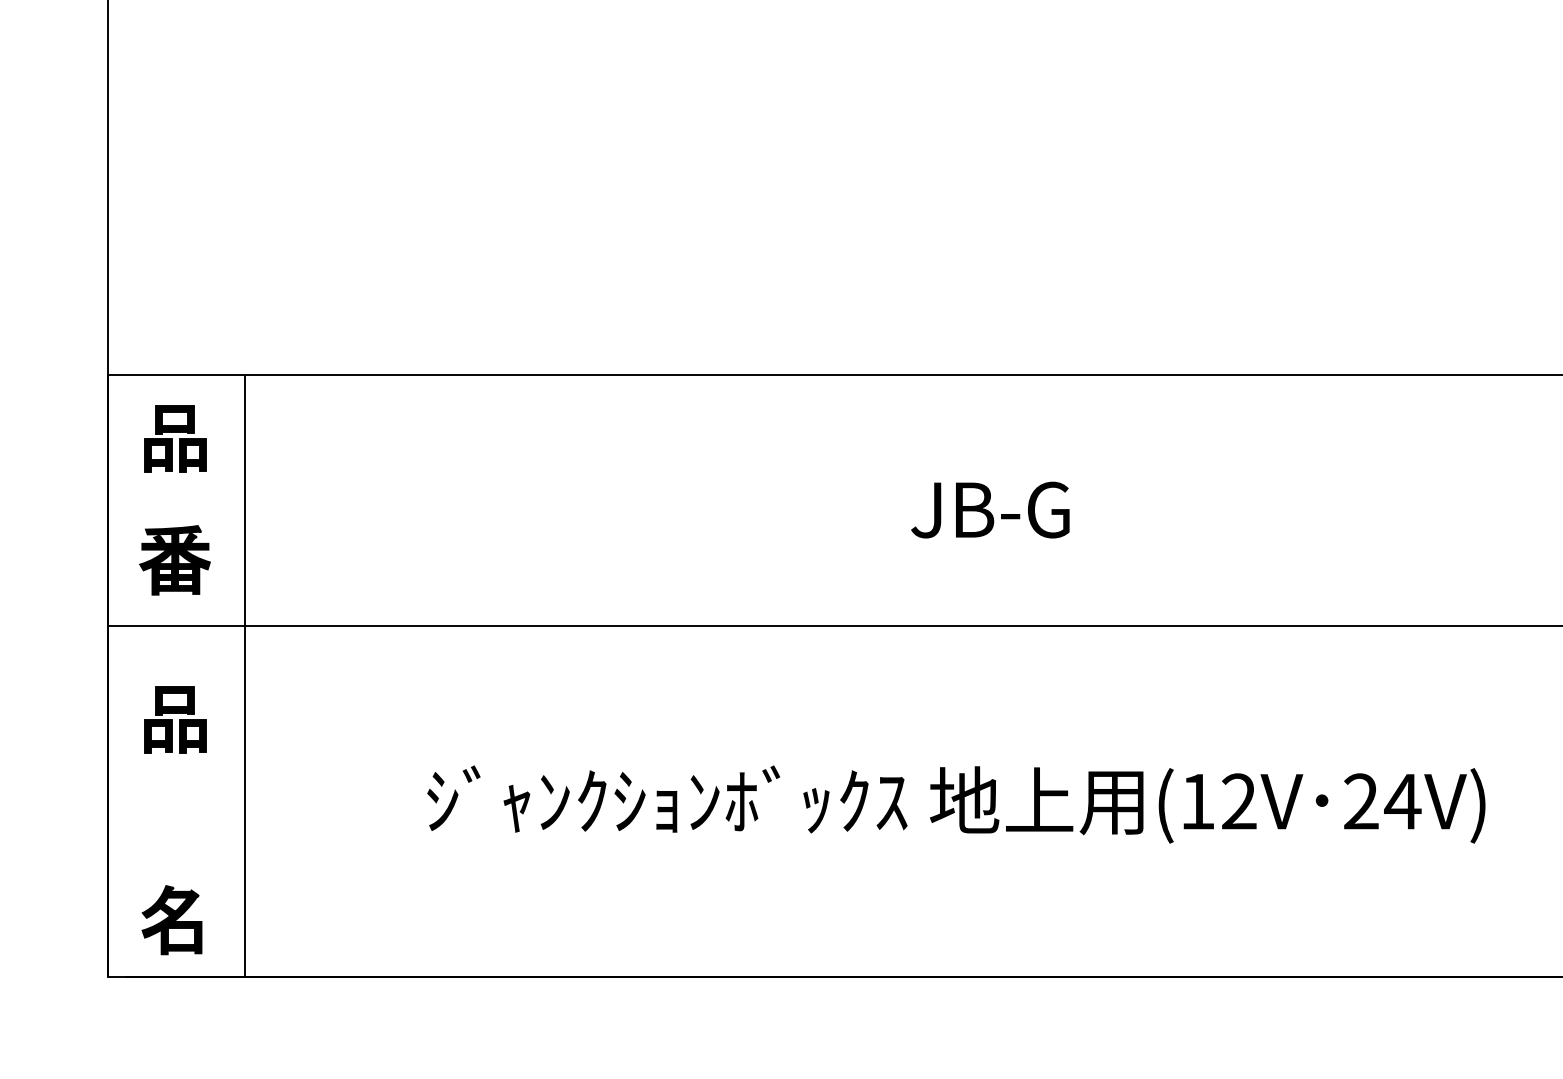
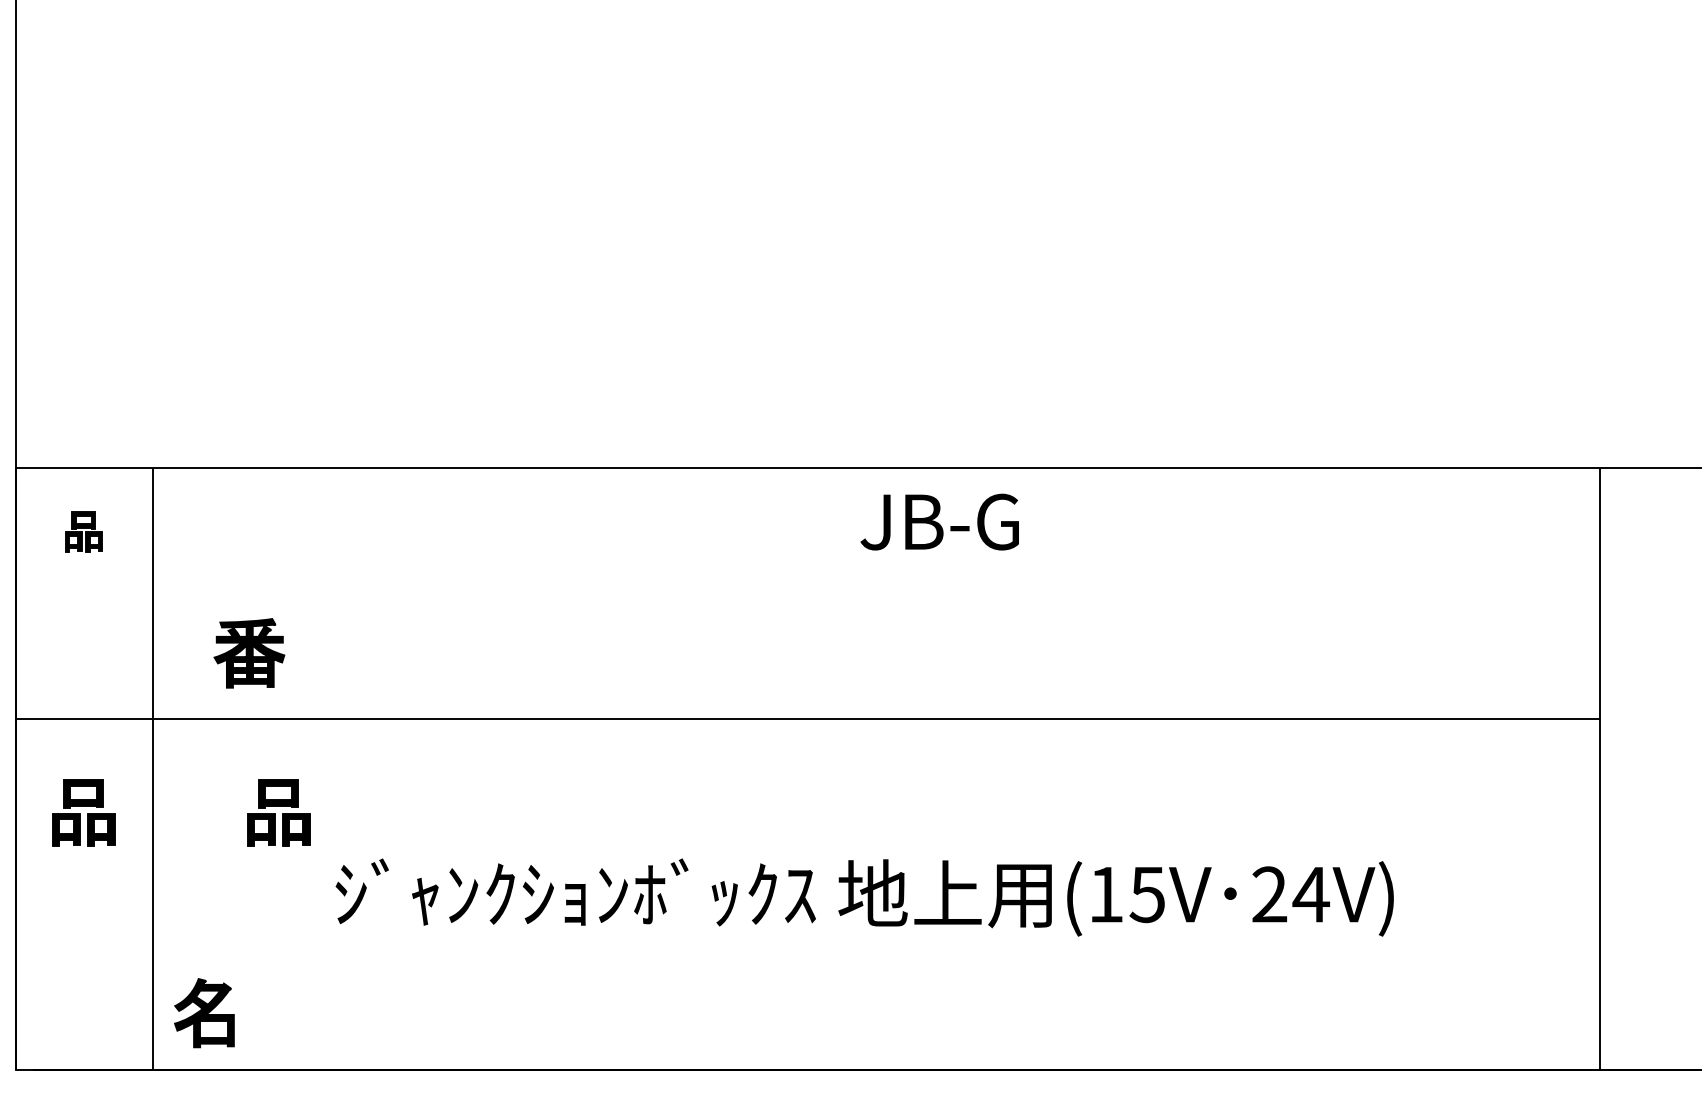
part: (175, 438) -> (83, 531), size x0.6
text: (990, 509) -> (939, 521), moved
part: (175, 560) -> (249, 653), moved
part: (370, 719) -> (278, 812), added
text: (1238, 801) -> (1146, 894), (12V -> (15V
part: (172, 920) -> (204, 1013), moved

